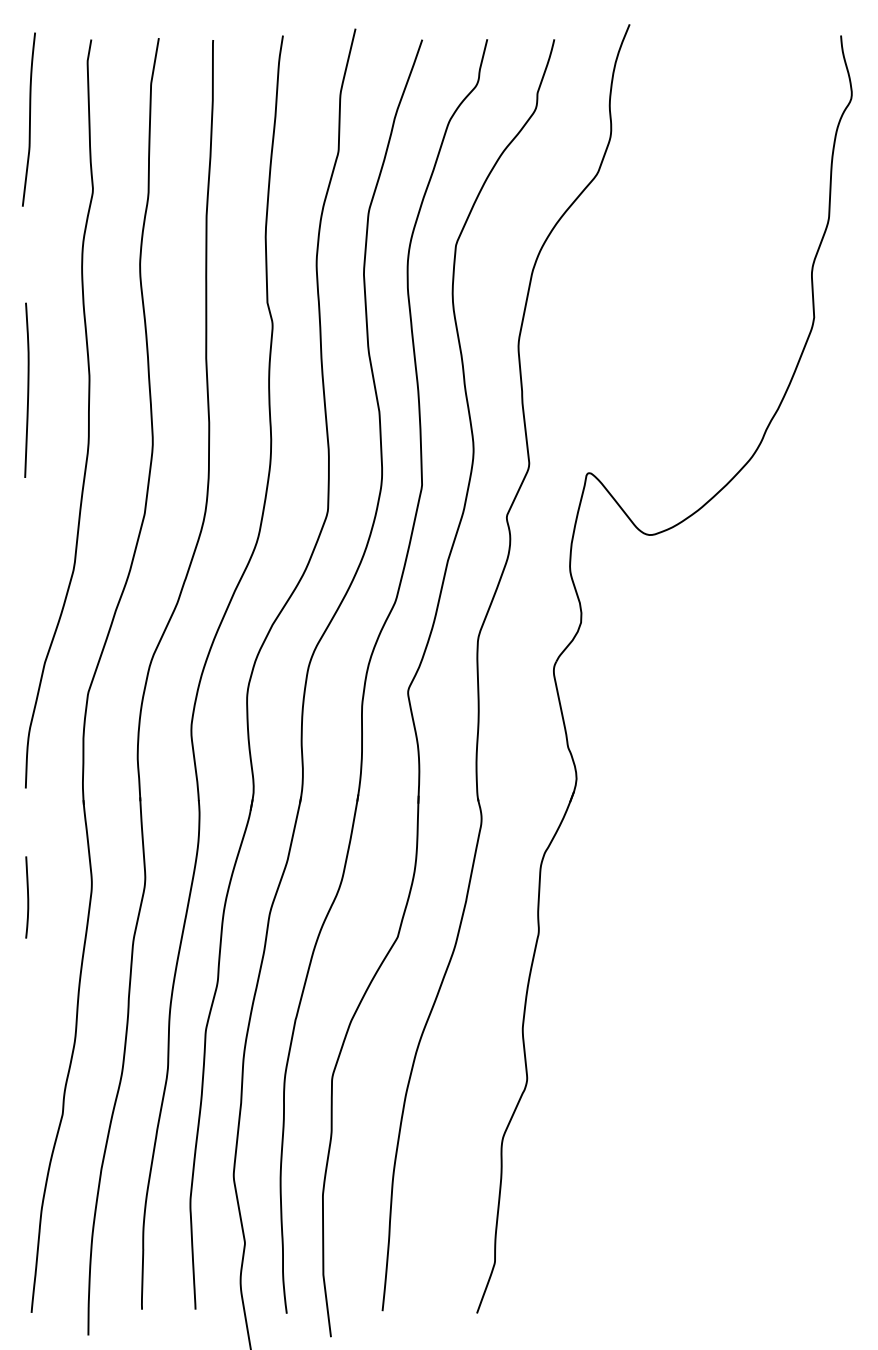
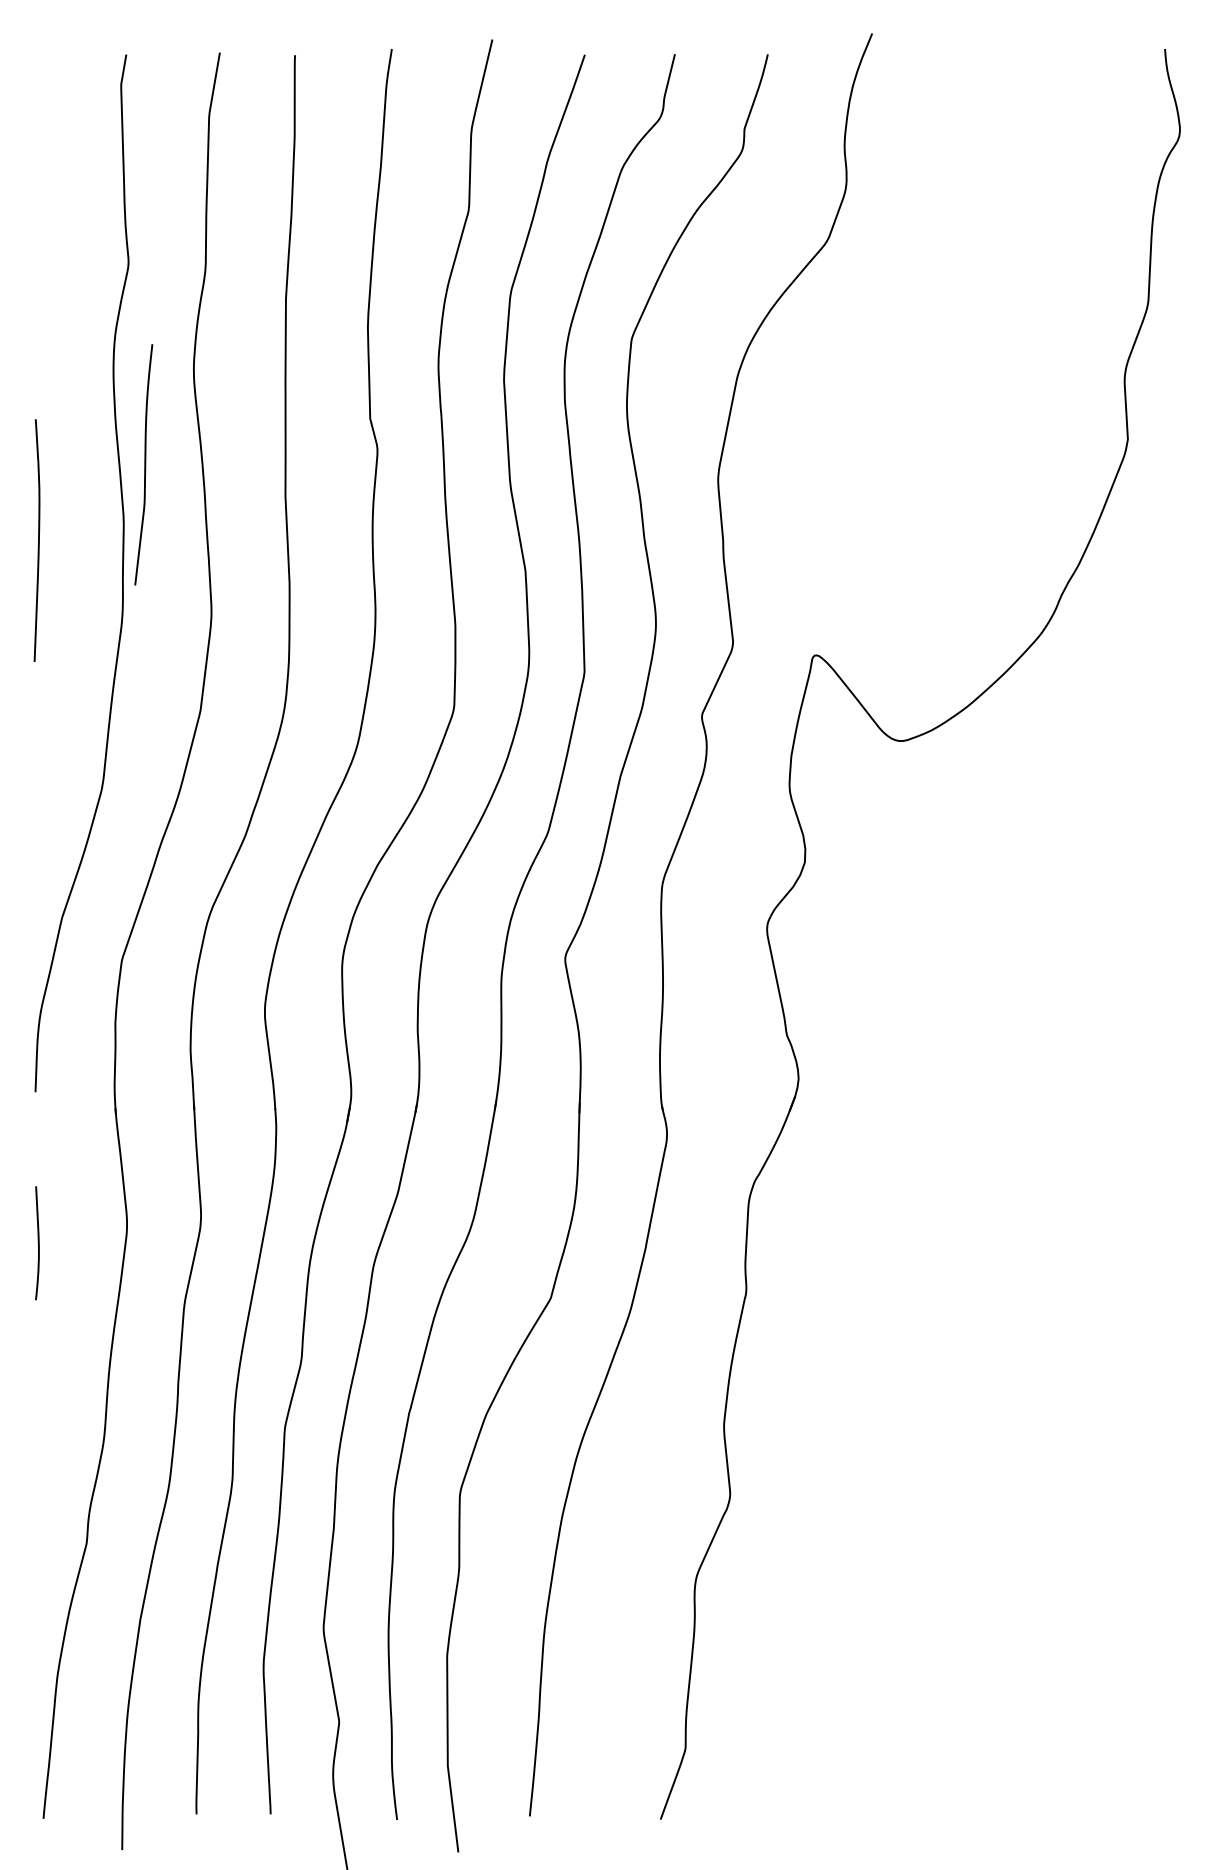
curve: (29, 119) -> (144, 464), moved

